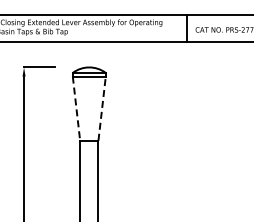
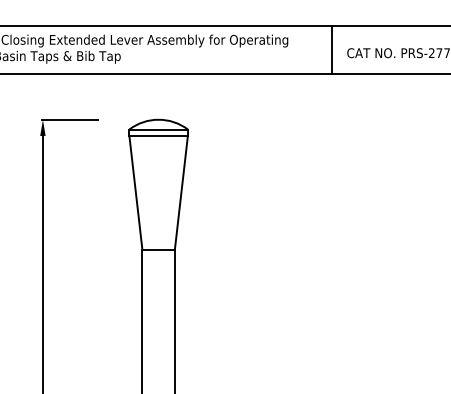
line: (102, 108) -> (182, 192), dashed -> solid
line: (76, 109) -> (135, 194), dashed -> solid

